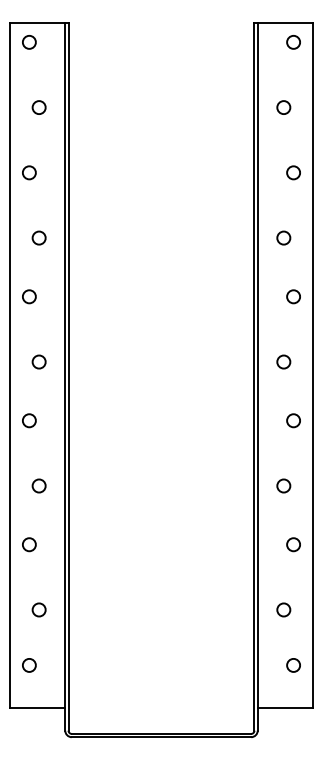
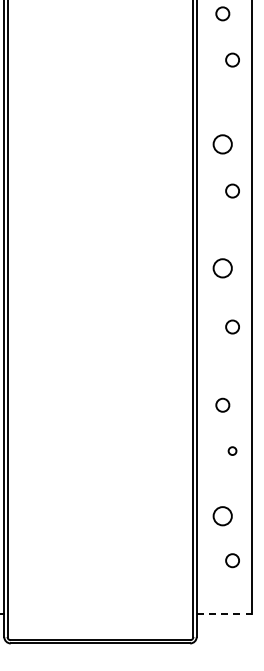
circle: (293, 172) -> (232, 59), moved
circle: (283, 237) -> (222, 143), size x1.4
circle: (293, 296) -> (232, 190), moved
circle: (283, 361) -> (222, 267), size x1.4
circle: (283, 485) -> (222, 404), moved
circle: (293, 544) -> (232, 450), size x0.6
circle: (283, 609) -> (222, 515), size x1.4
circle: (293, 665) -> (232, 560), moved
line: (285, 707) -> (224, 613), solid -> dashed

